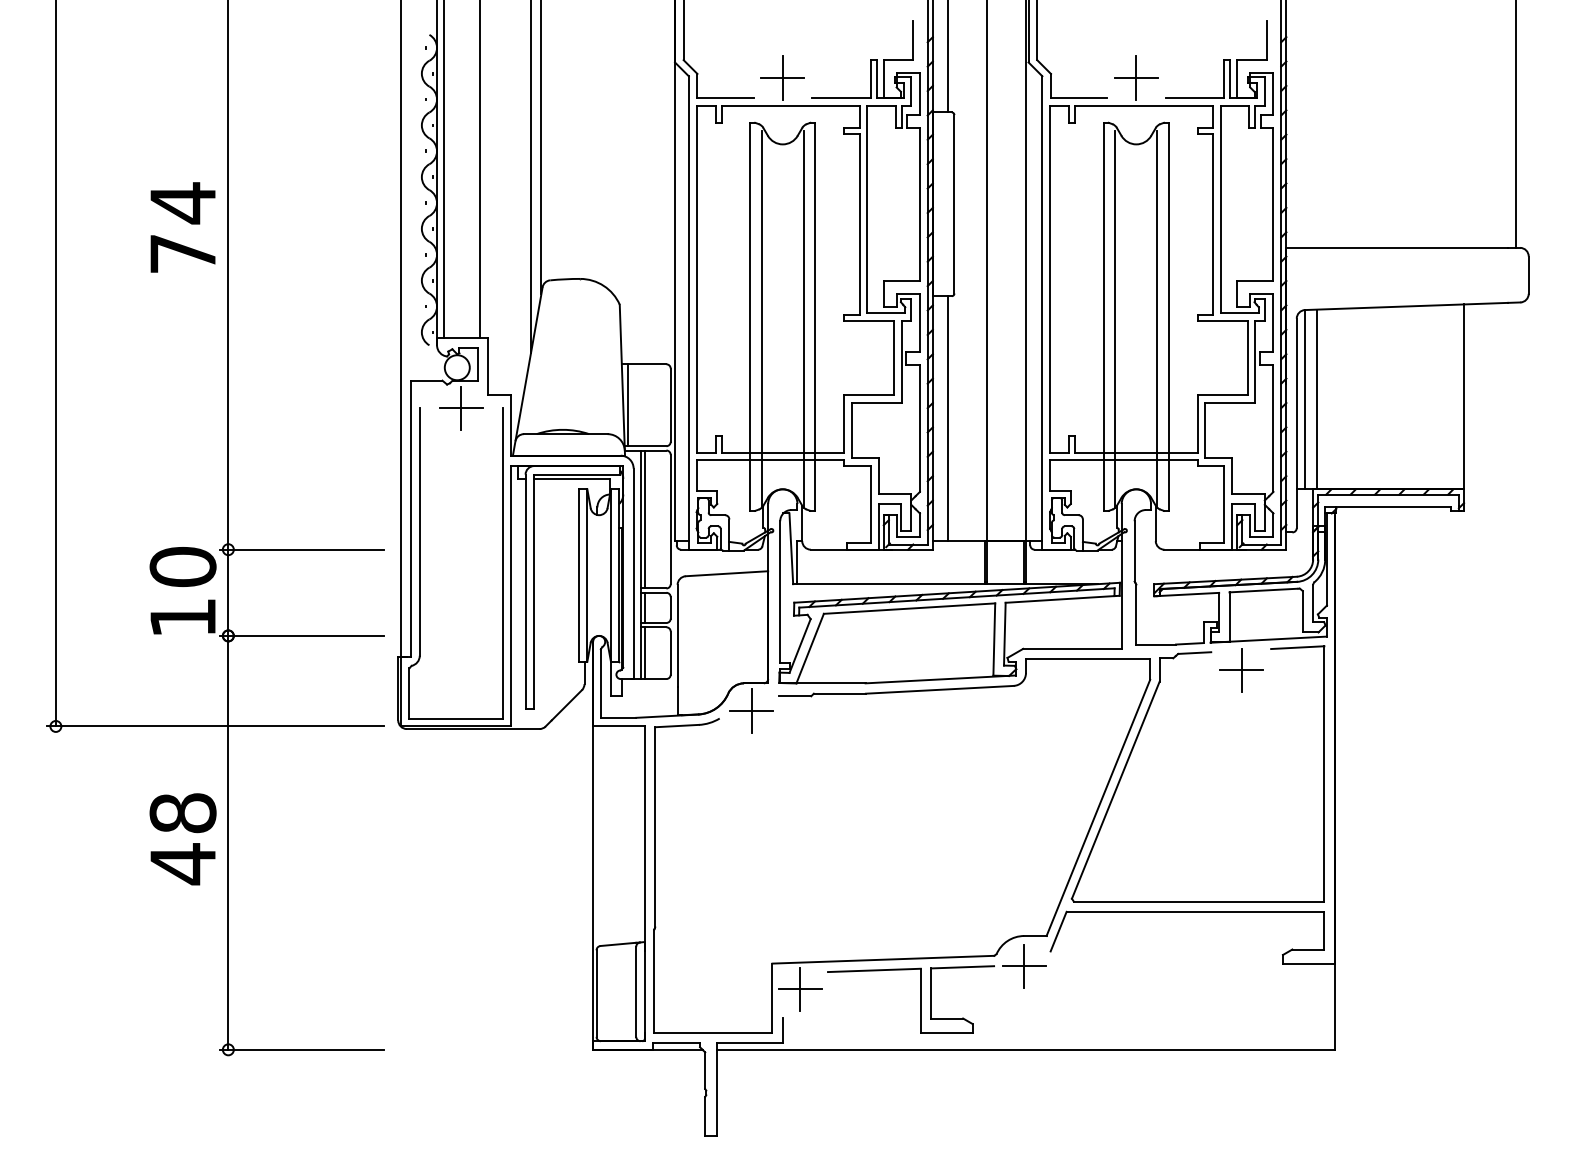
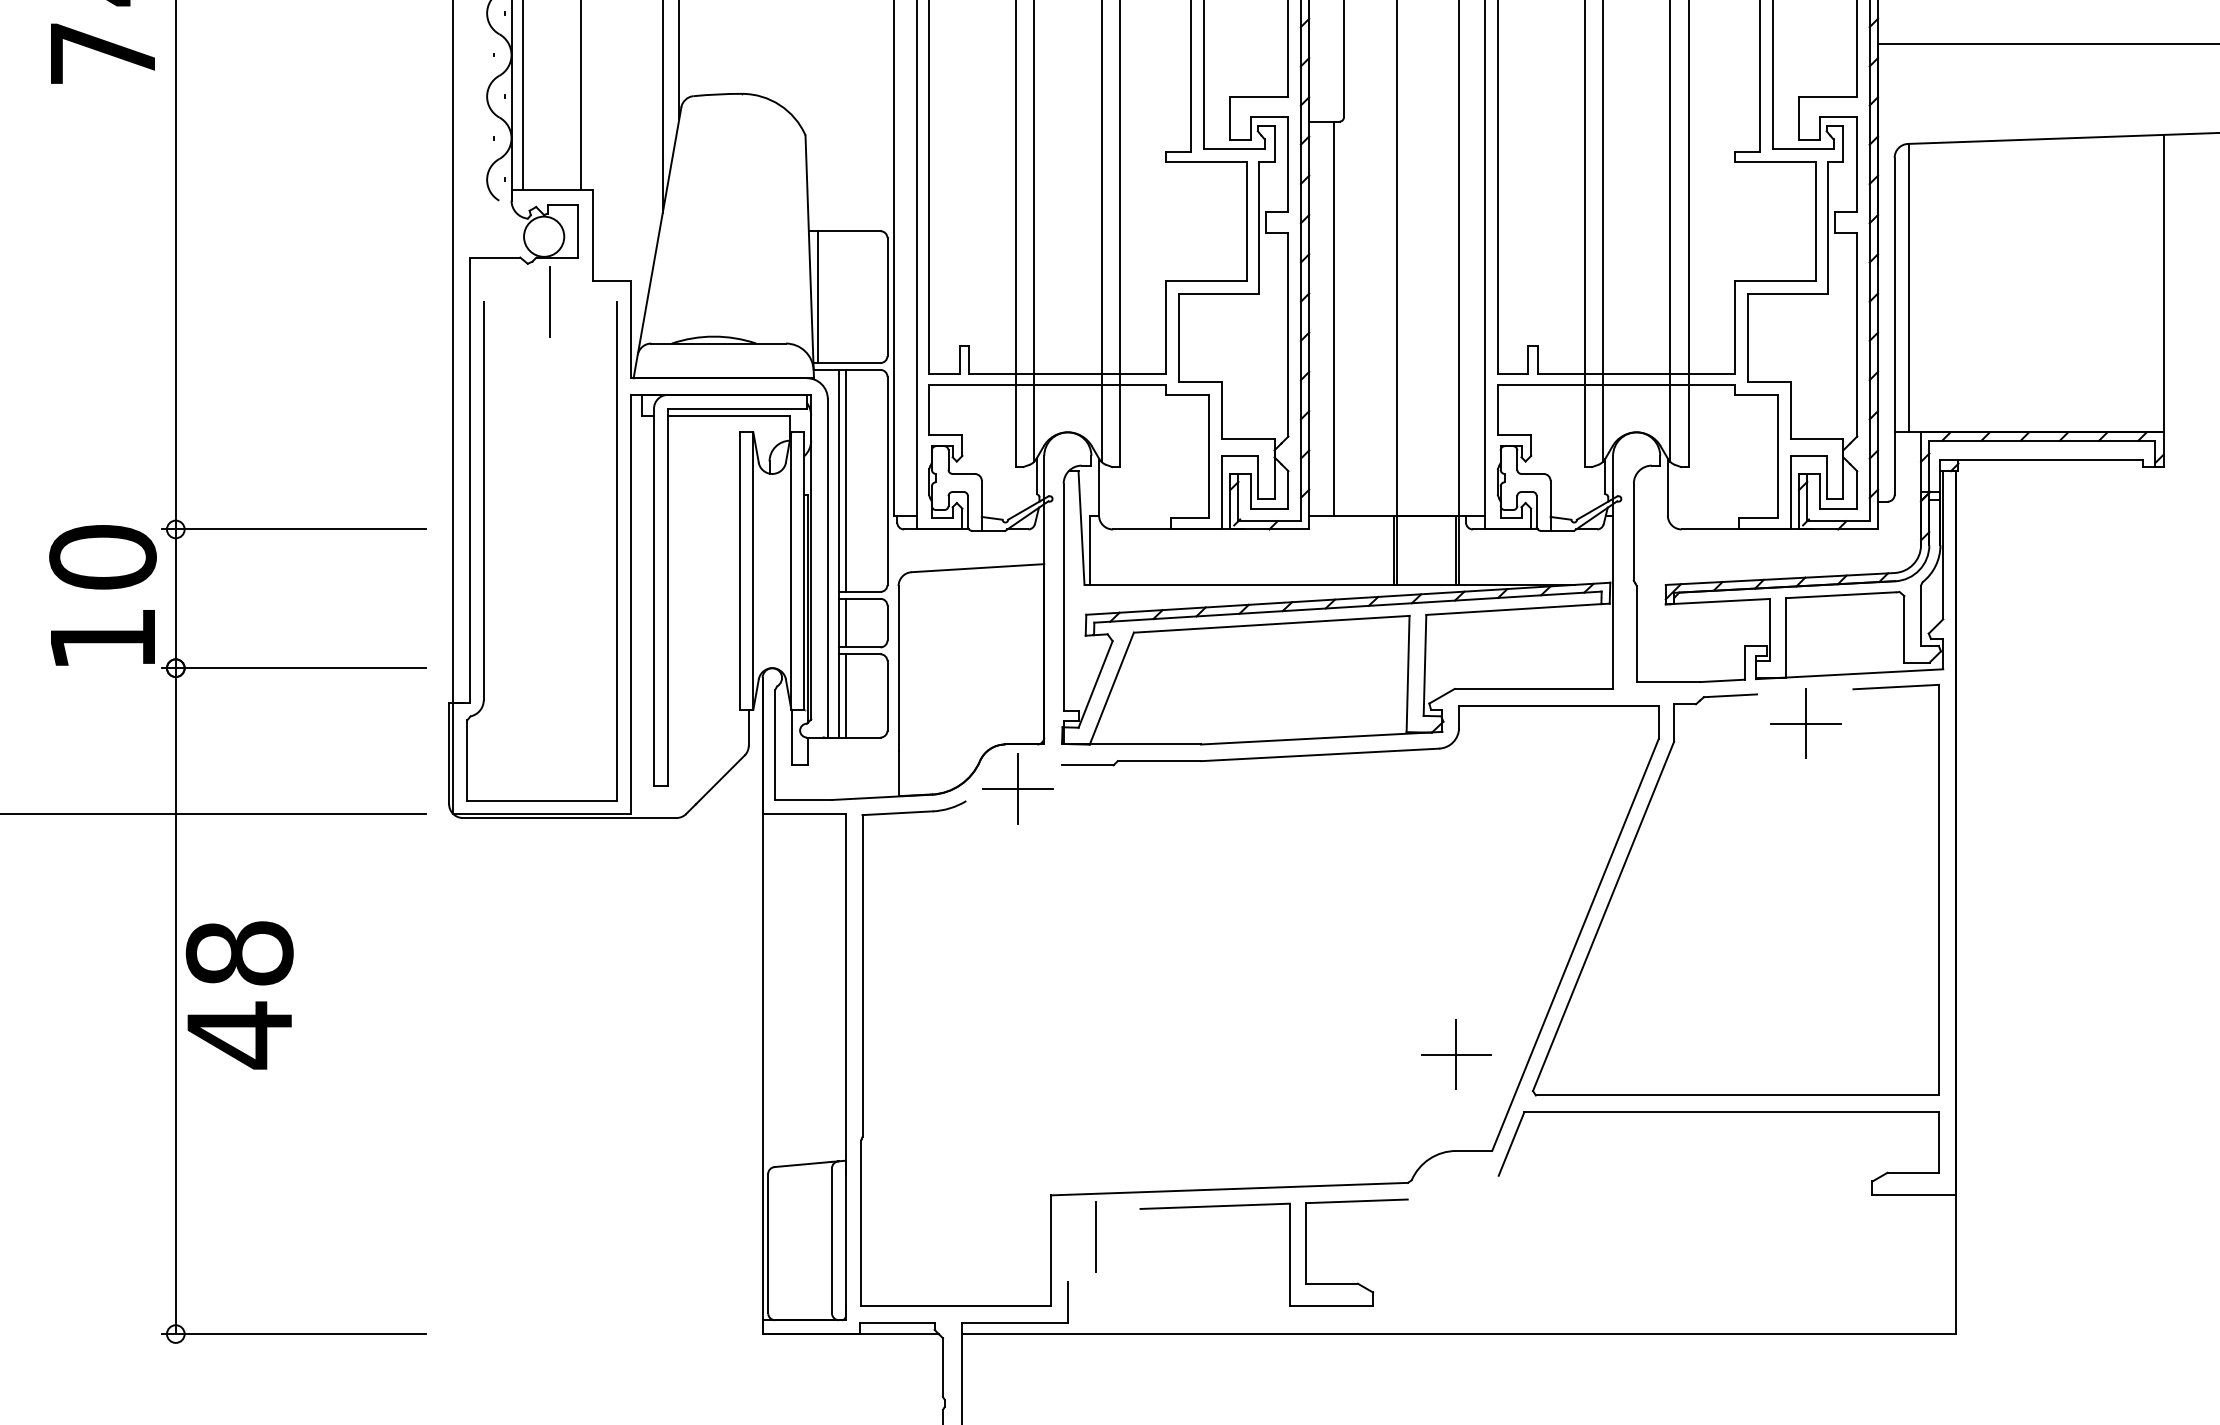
line: (1317, 399) -> (1928, 287), removed
line: (460, 408) -> (549, 302), removed
text: (182, 839) -> (238, 995), moved
part: (1024, 966) -> (1456, 1055), moved
line: (799, 989) -> (1094, 1237), removed

